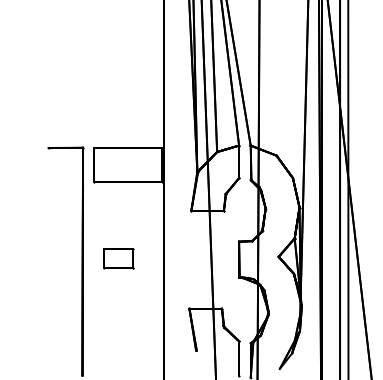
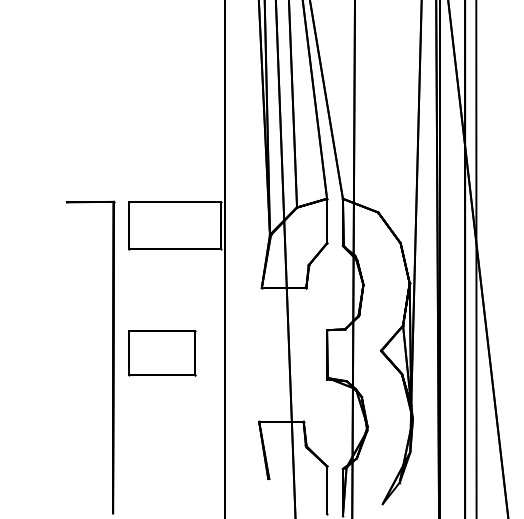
part: (118, 258) -> (162, 353), size x1.67

